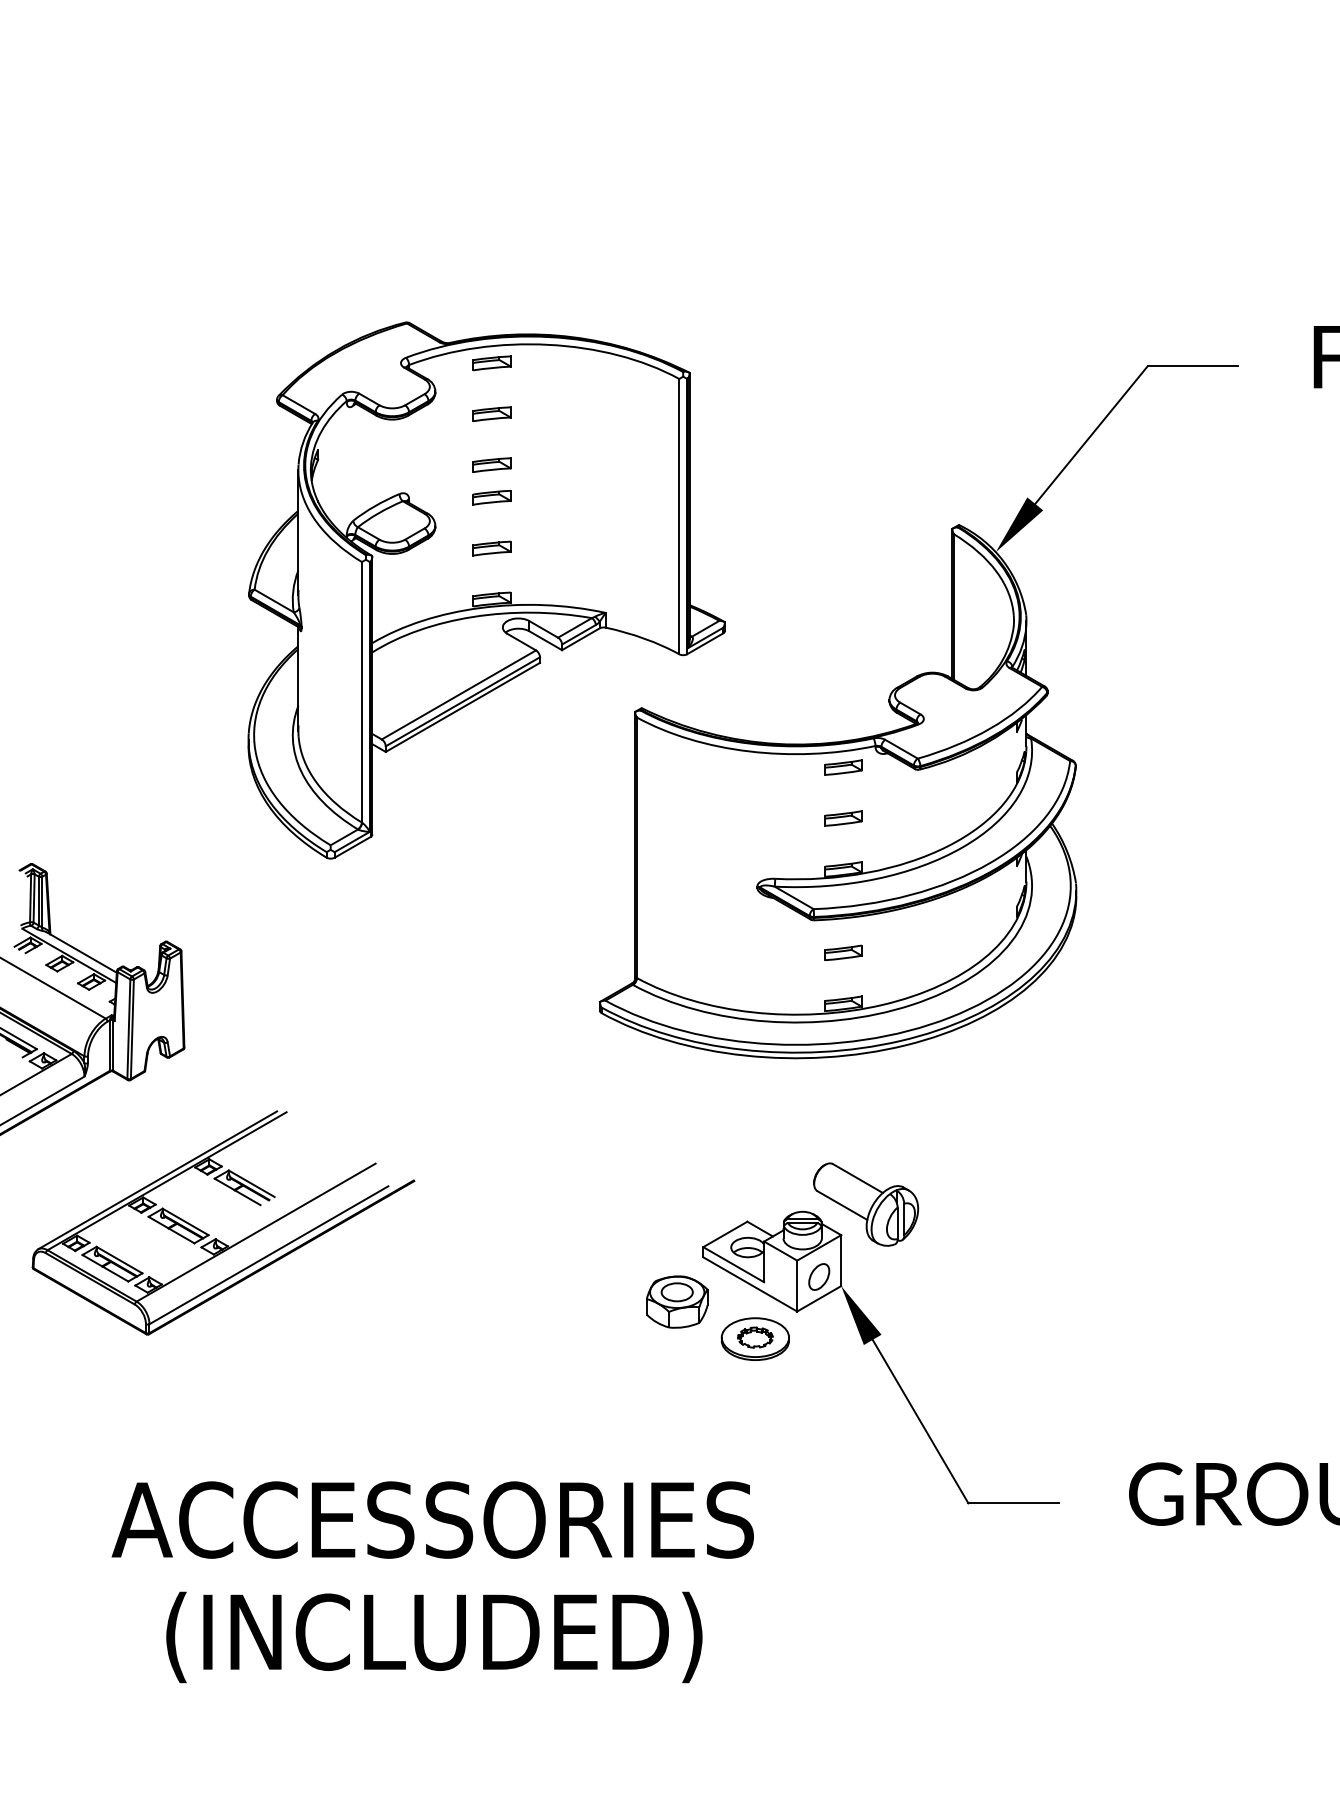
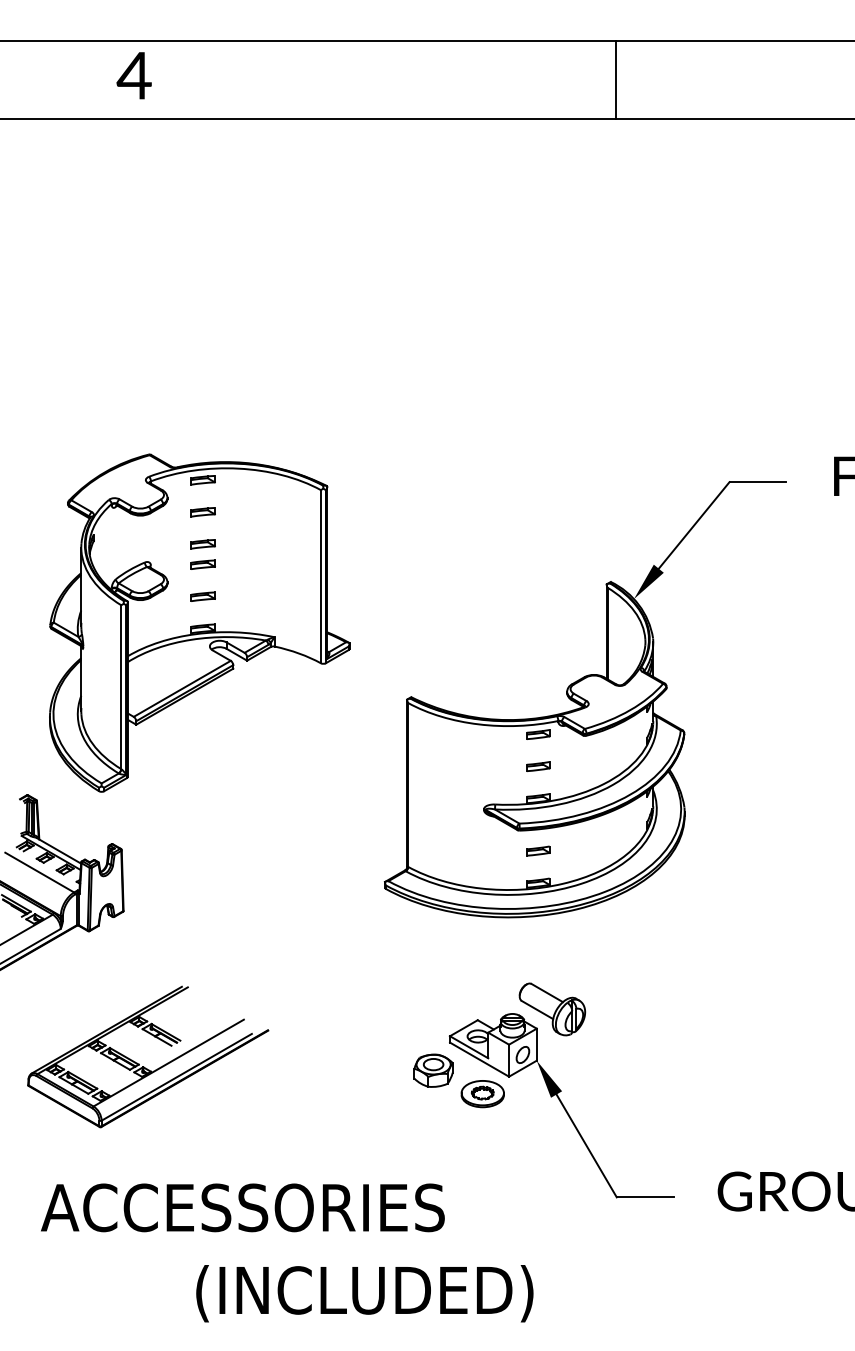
part: (486, 589) -> (199, 622), moved
part: (217, 1238) -> (144, 1066), moved
text: (432, 1519) -> (242, 1207), moved
text: (433, 1637) -> (364, 1293), moved

